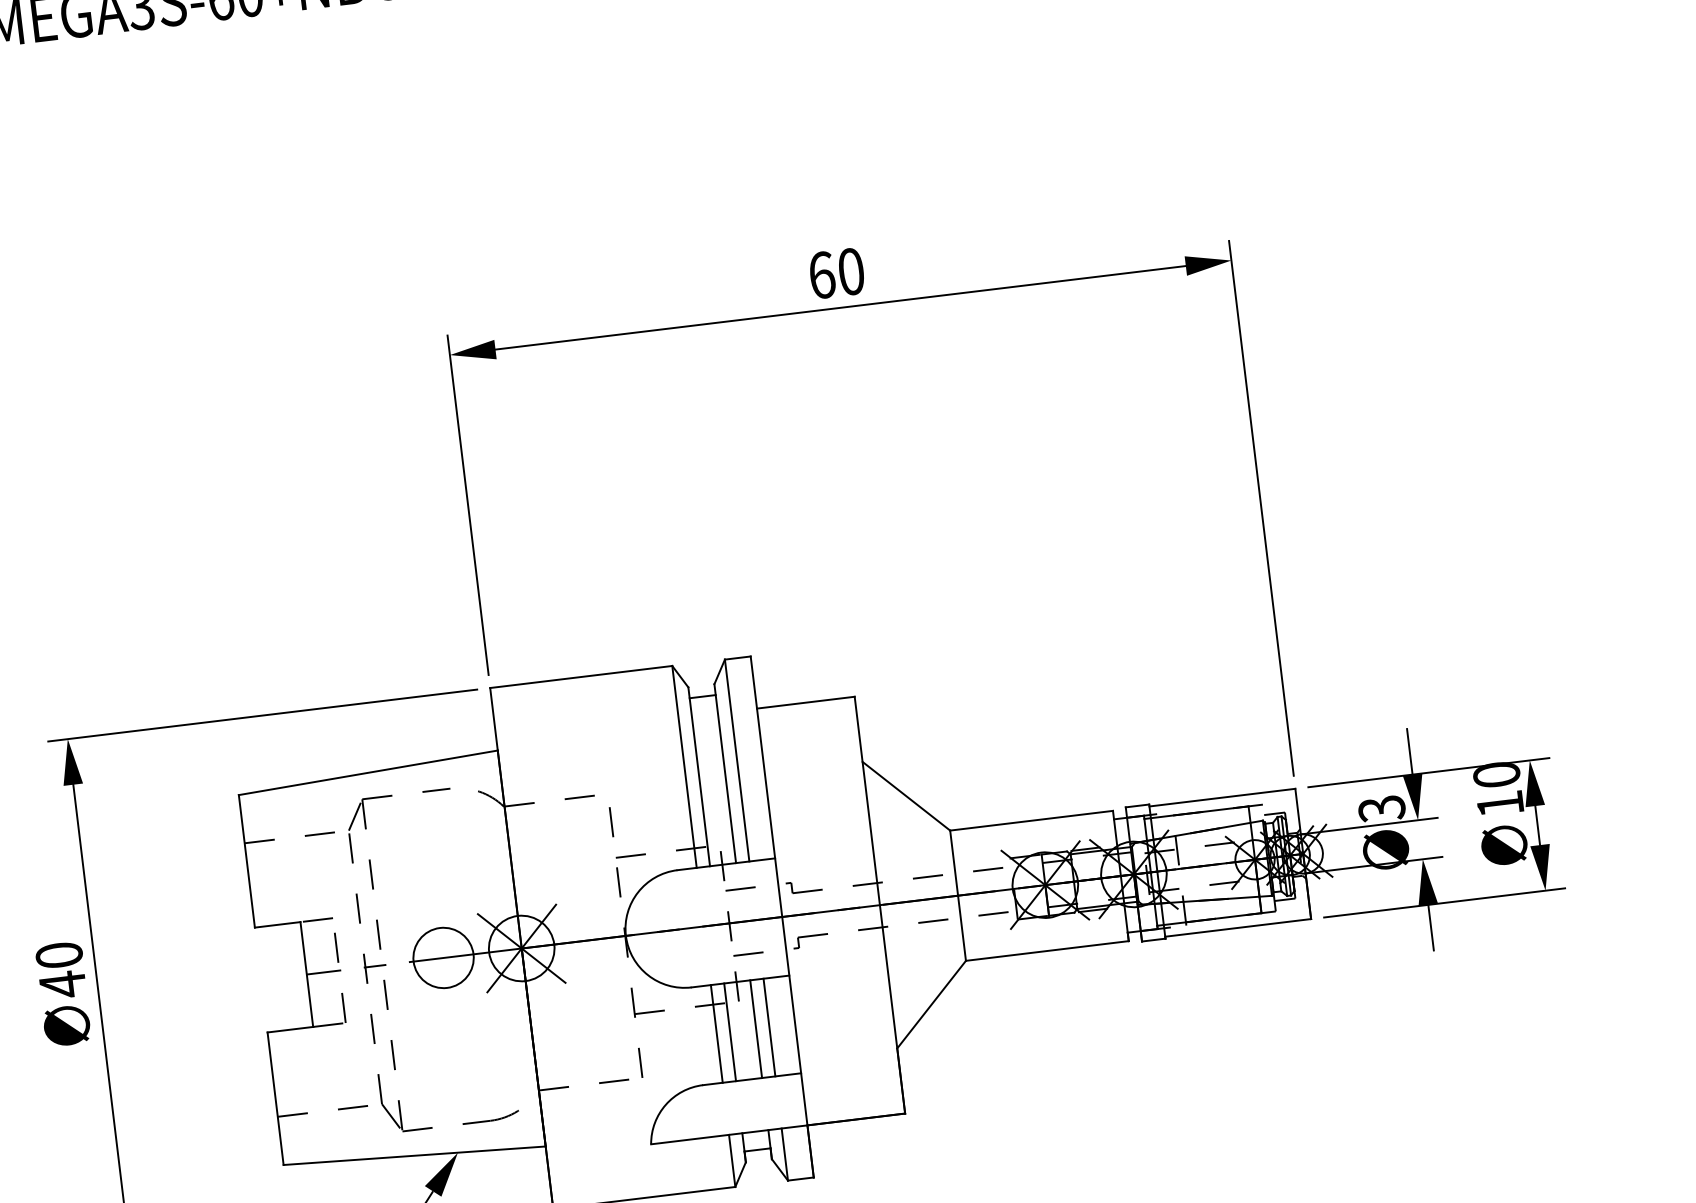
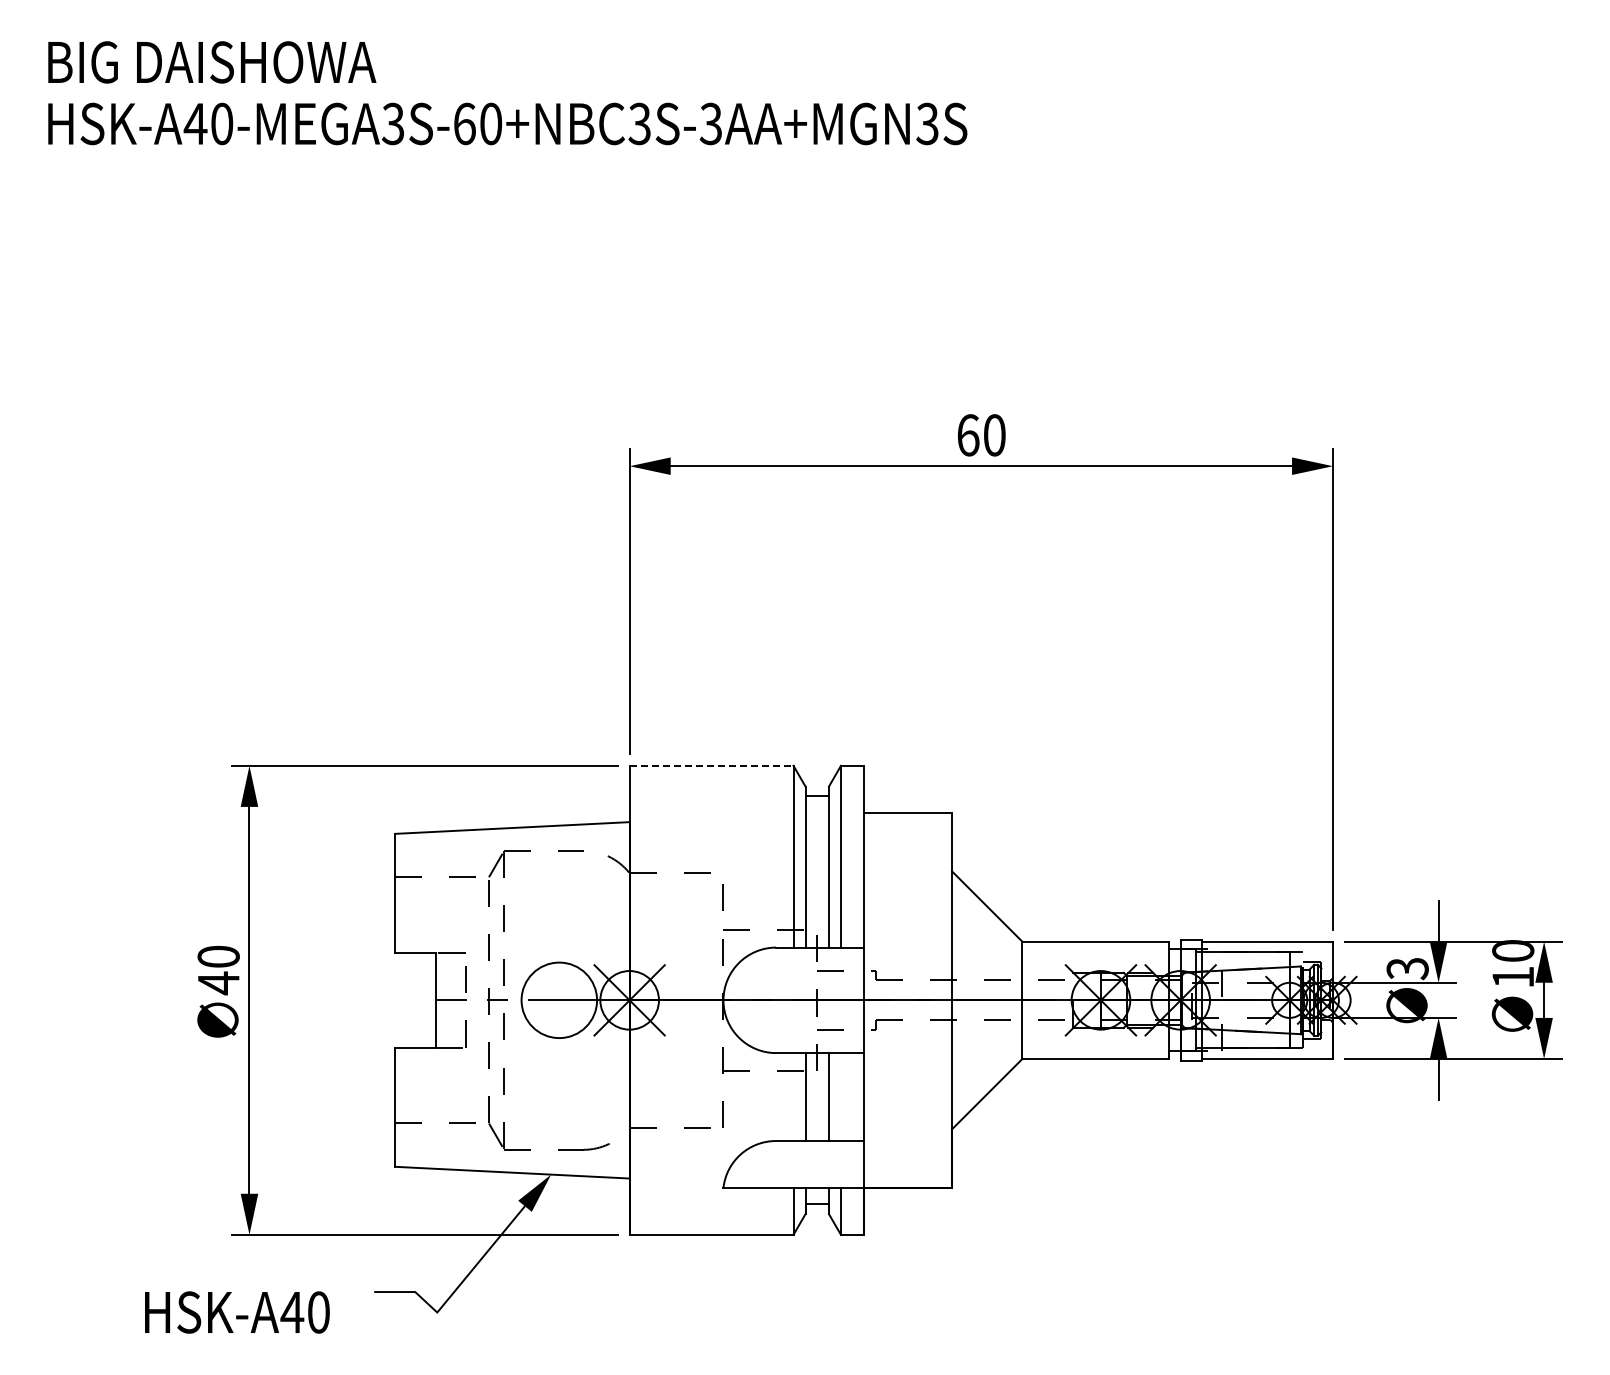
line: (581, 676) -> (711, 765), solid -> dashed
circle: (443, 958) -> (559, 1000), size x1.4
line: (769, 1028) -> (840, 1097), removed
line: (716, 1034) -> (793, 1097), removed

